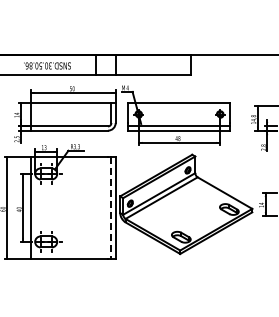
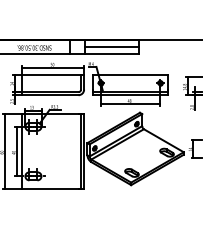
line: (153, 64) -> (111, 46), added
line: (111, 207) -> (81, 151), dashed -> solid

